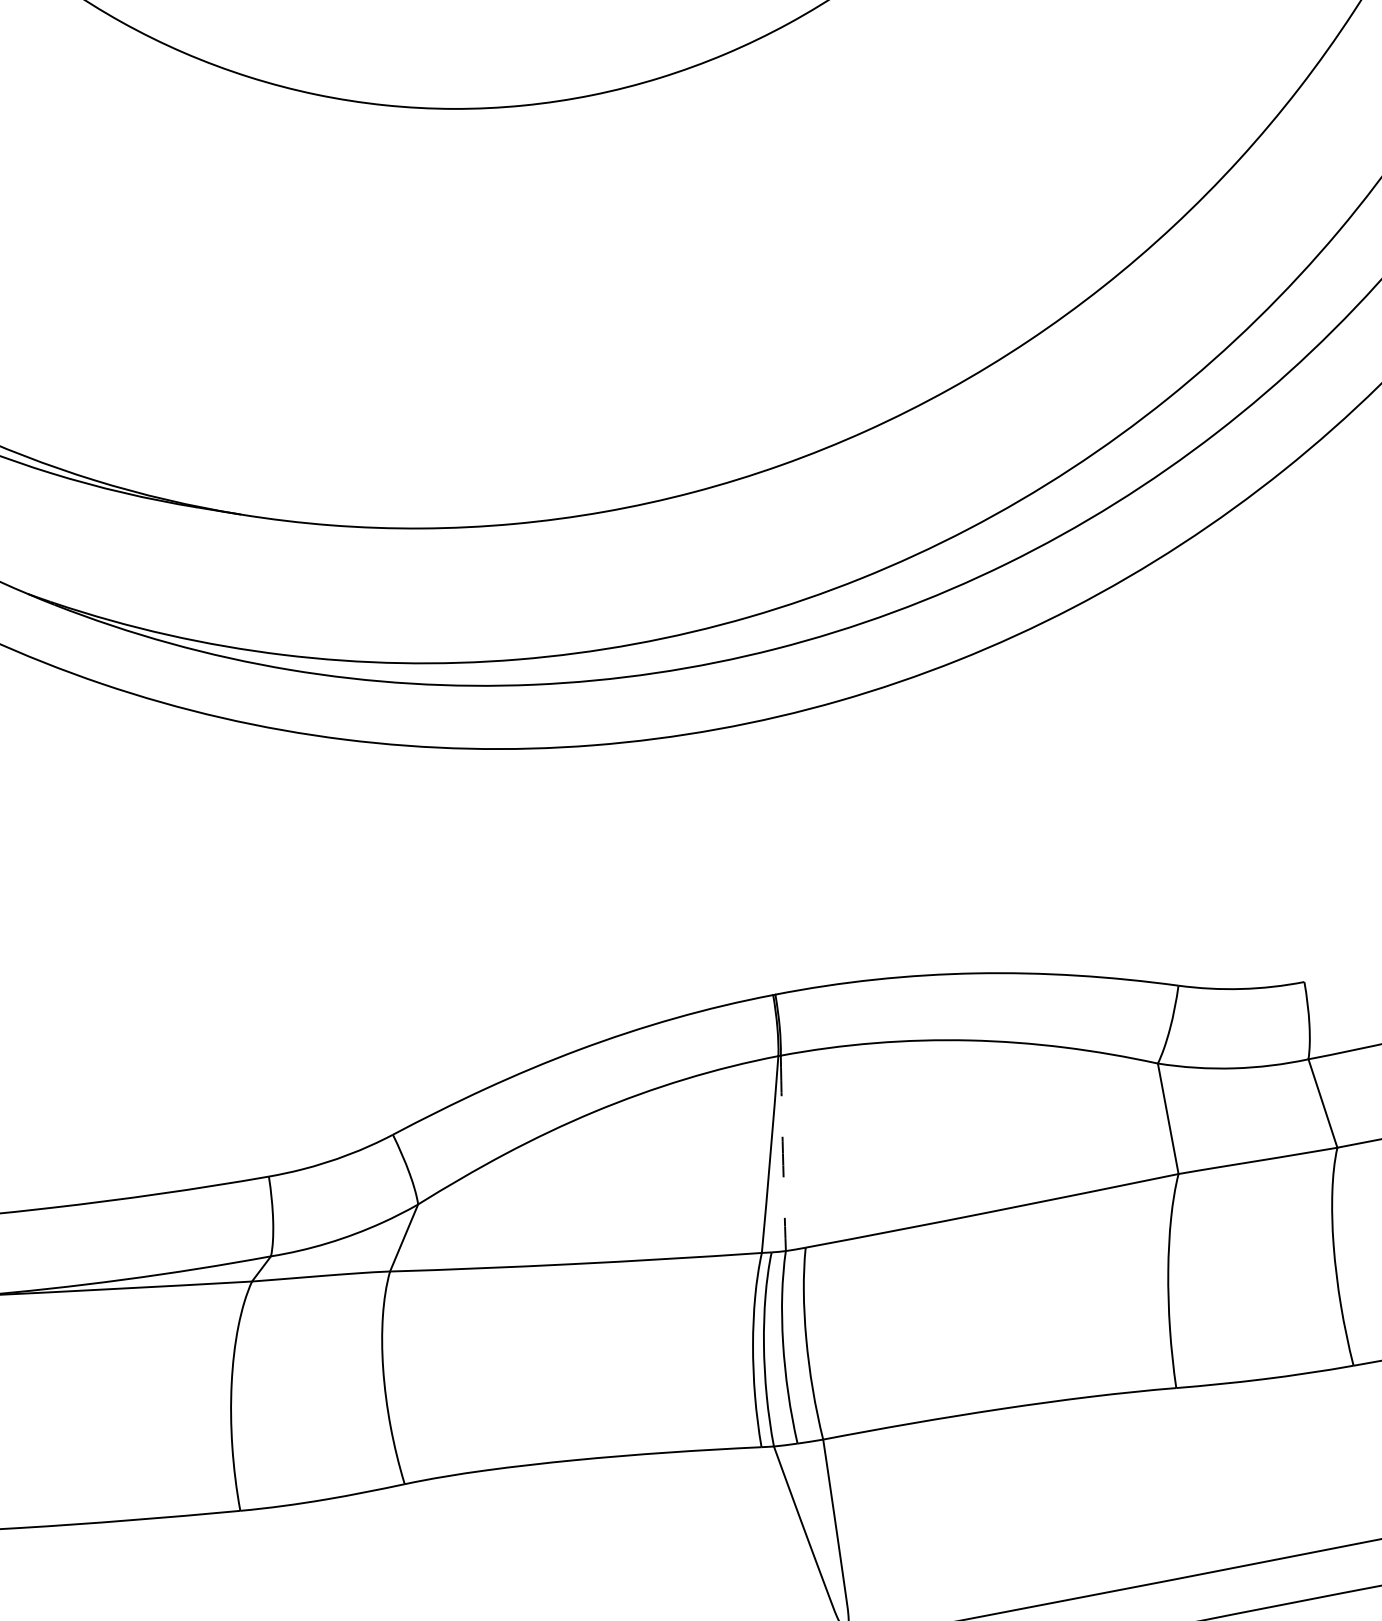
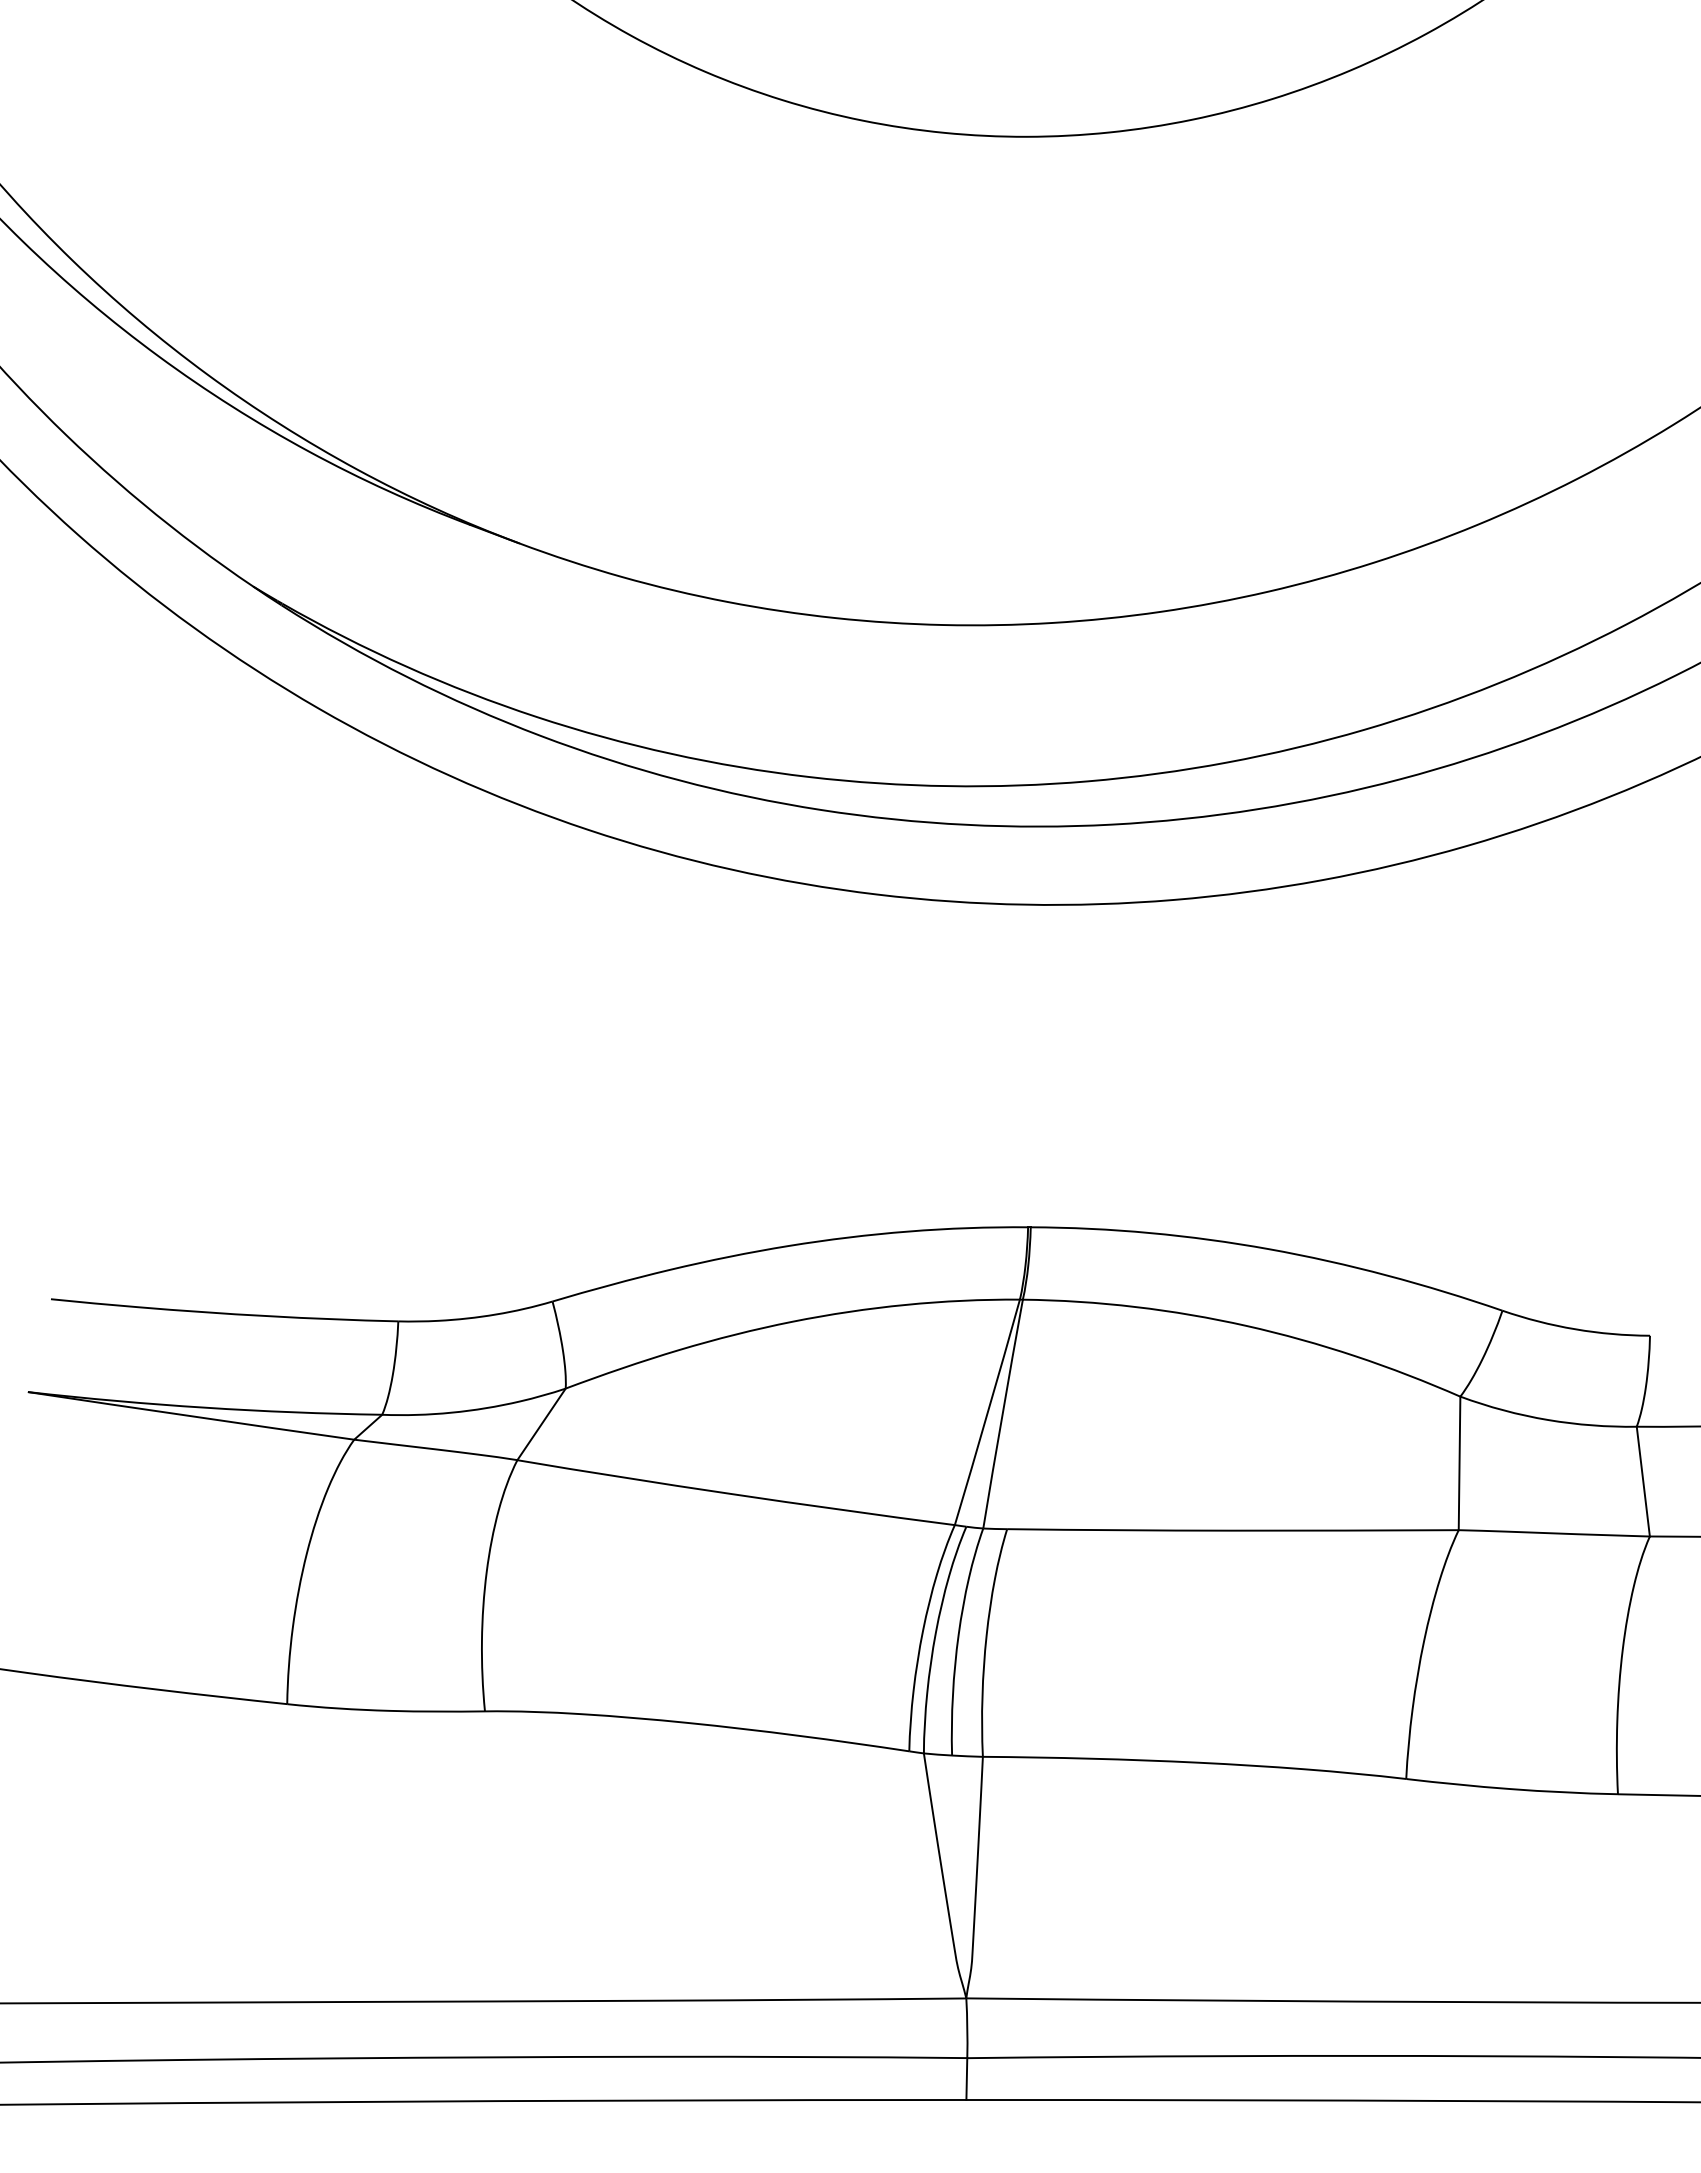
arc: (782, 1153) -> (1002, 1414), dashed -> solid

